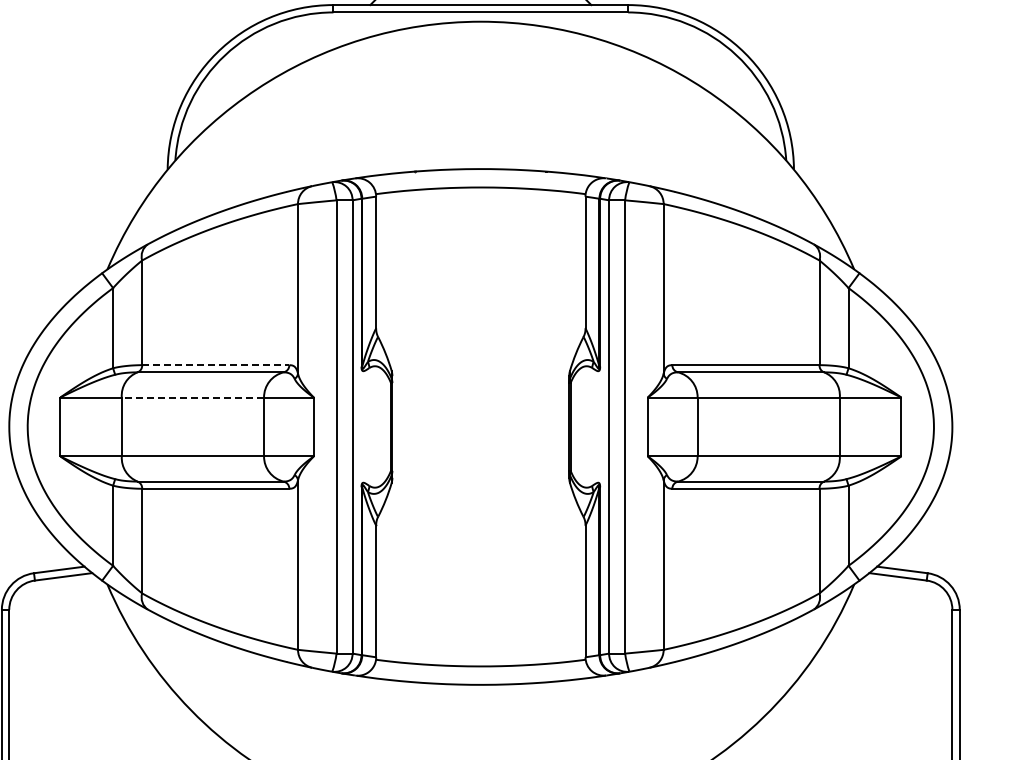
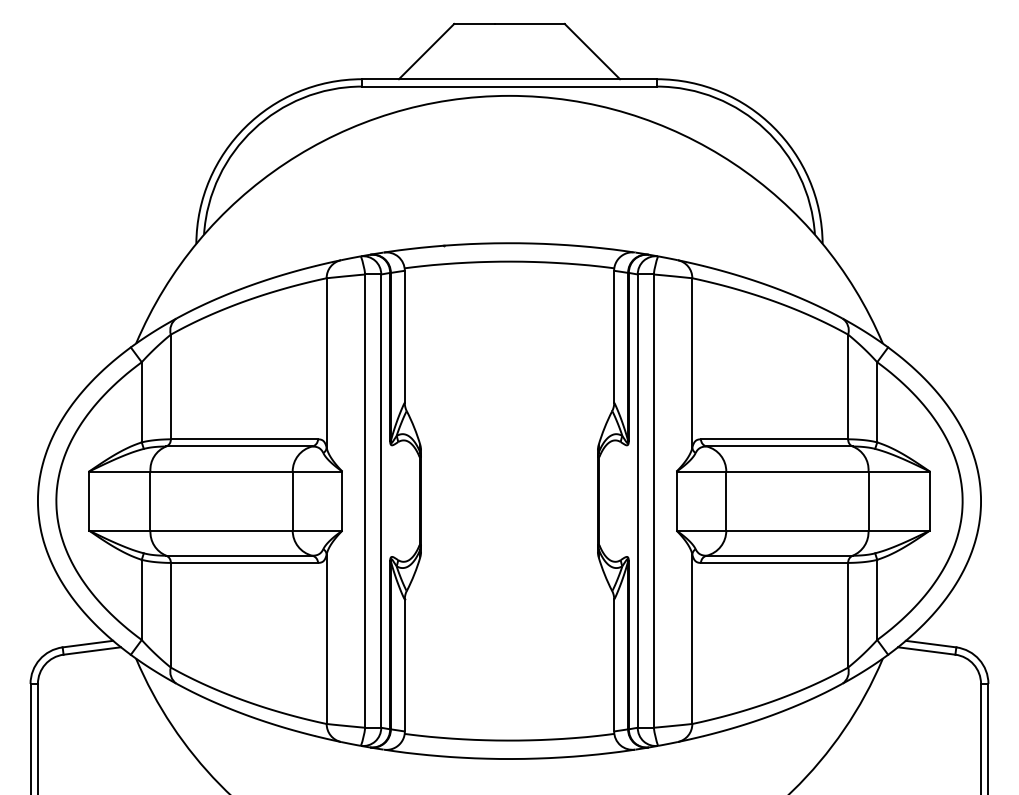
line: (215, 365) -> (244, 439), dashed -> solid
line: (192, 397) -> (221, 471), dashed -> solid

